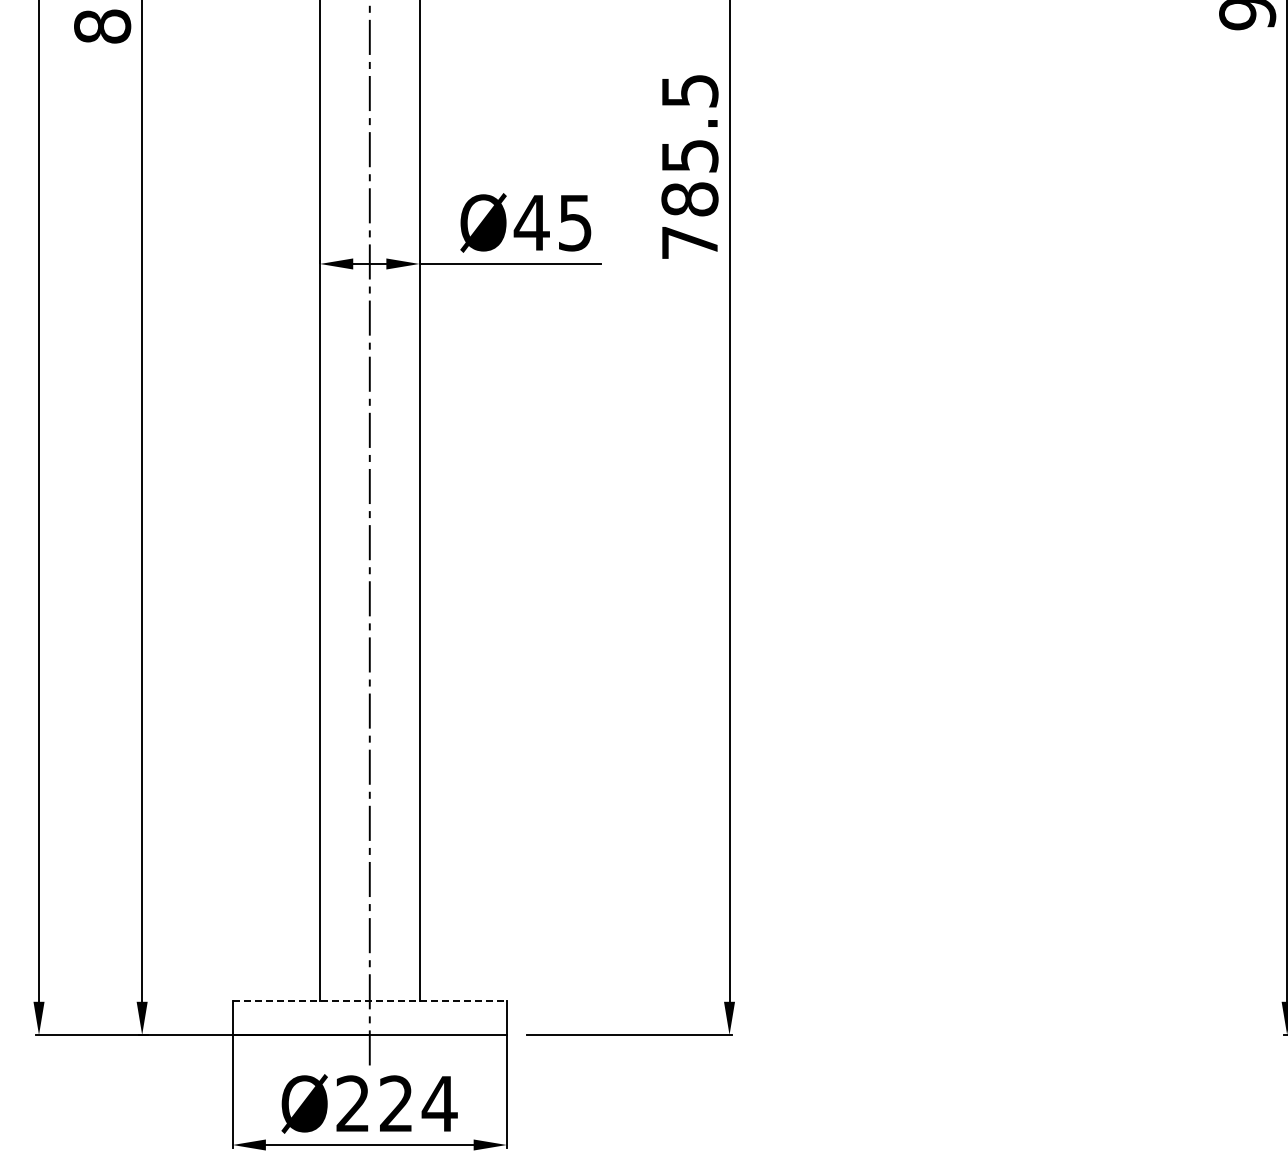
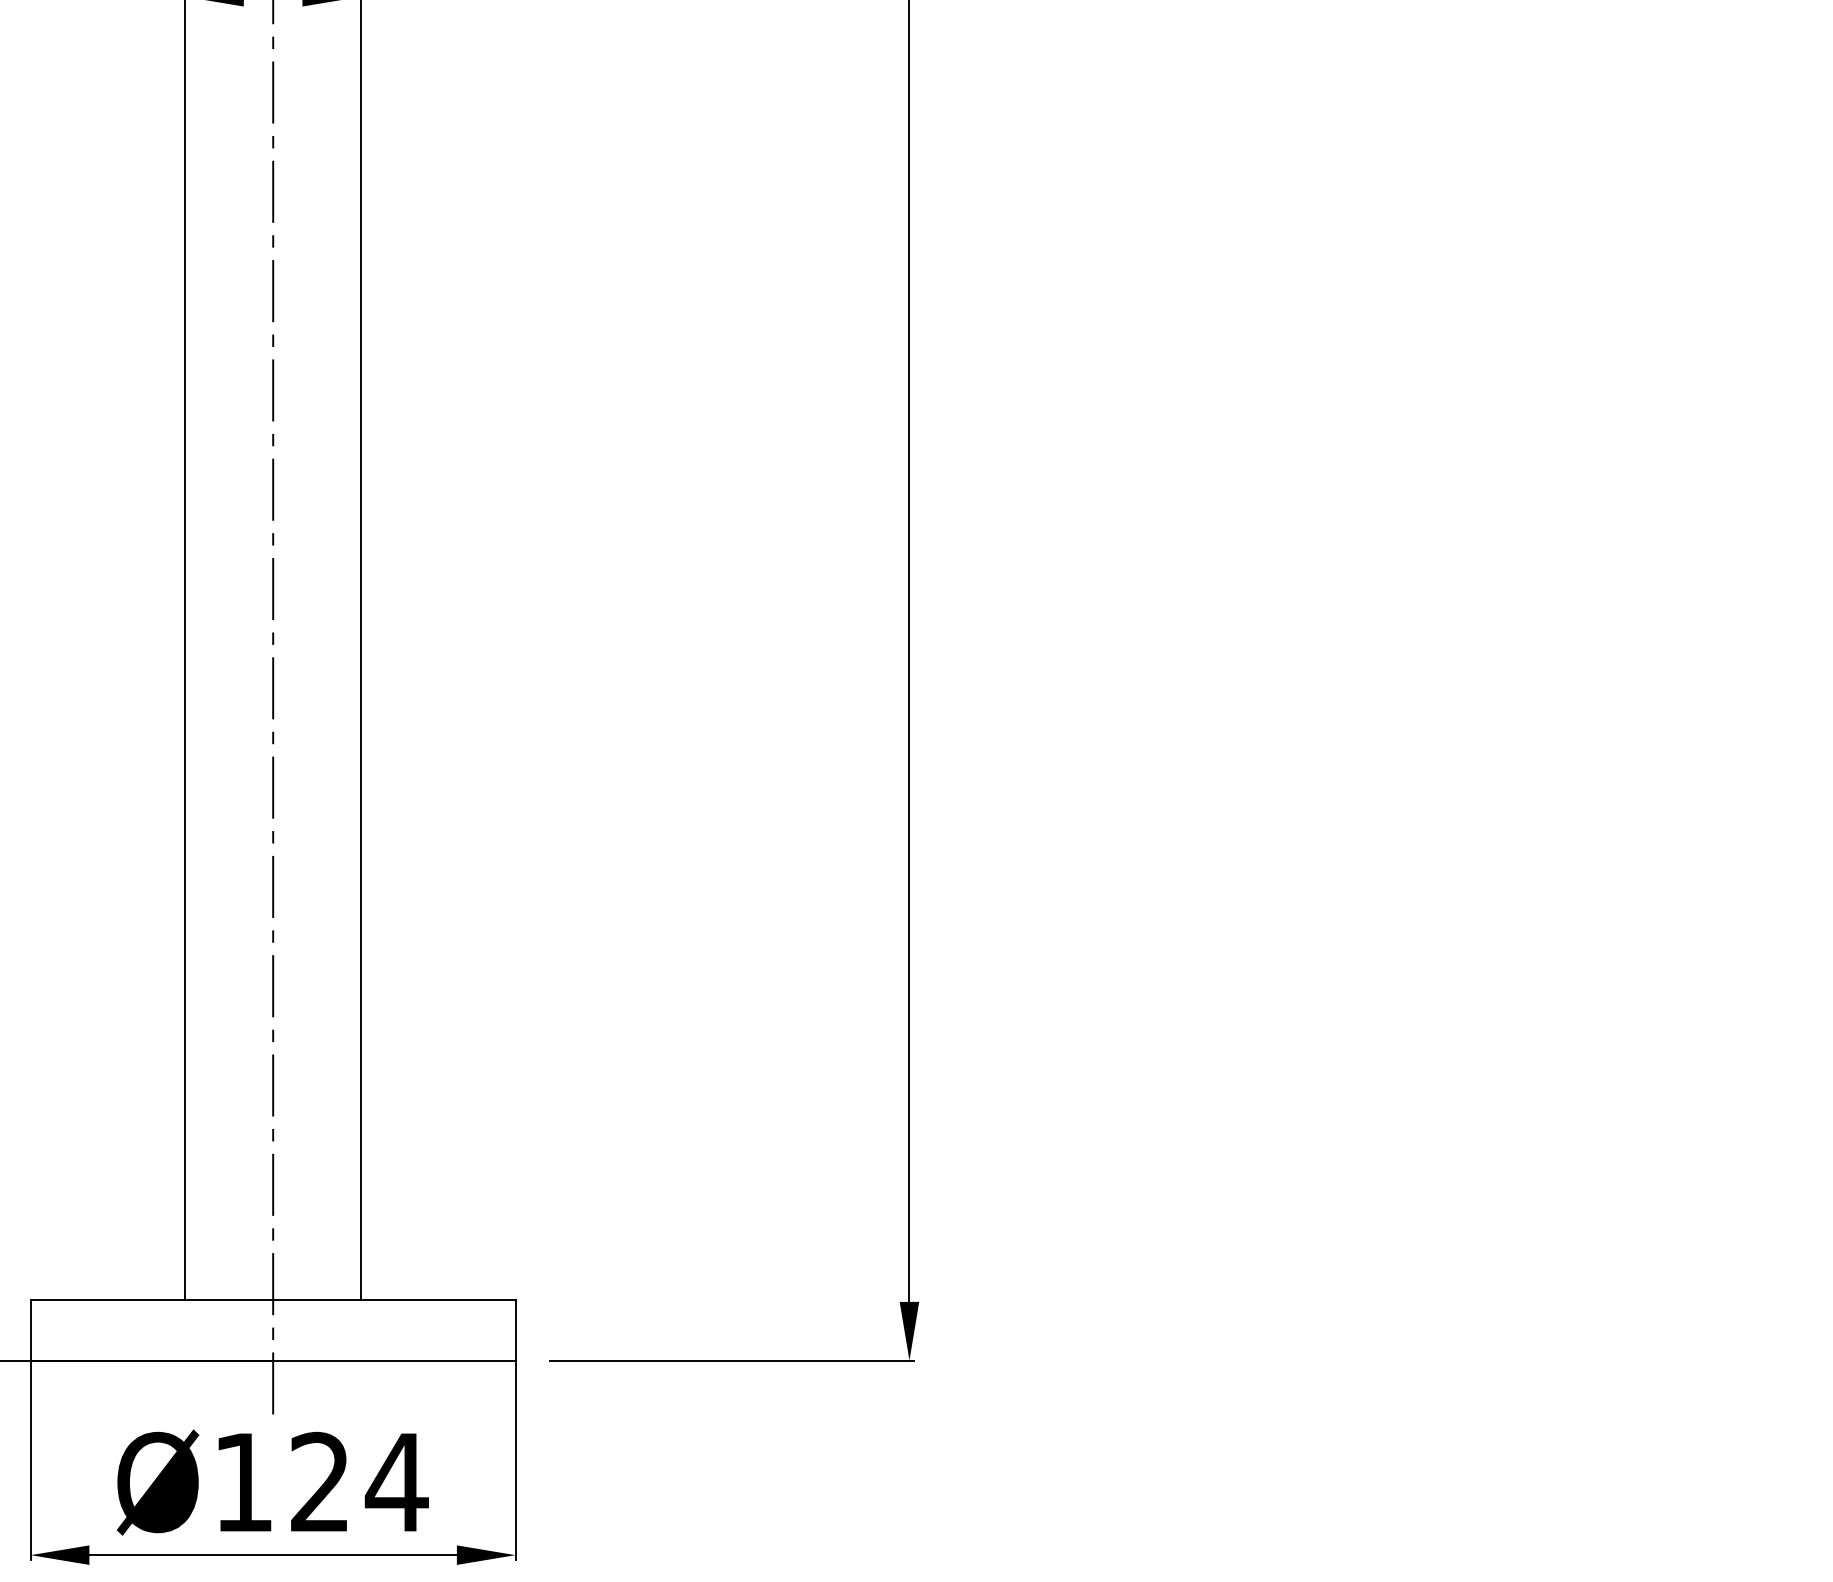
line: (370, 1000) -> (274, 1299), dashed -> solid
text: (352, 1103) -> (242, 1481), Ø224 -> Ø124

